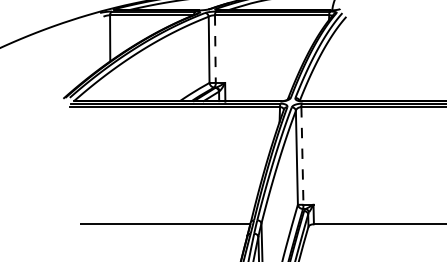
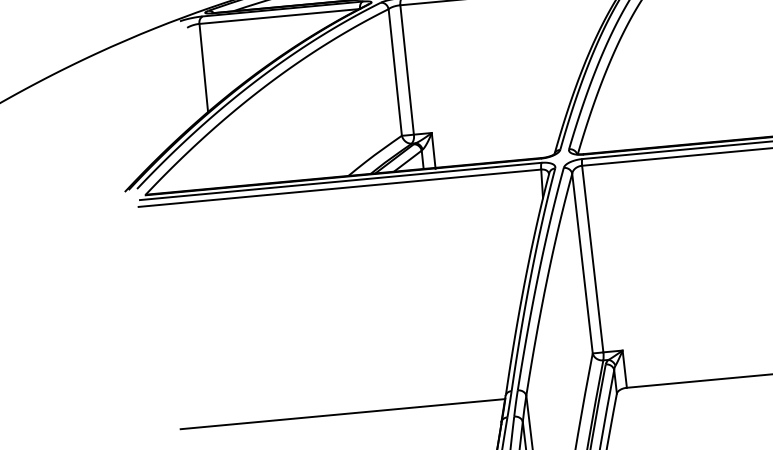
line: (215, 49) -> (407, 70), dashed -> solid
line: (302, 155) -> (592, 258), dashed -> solid

